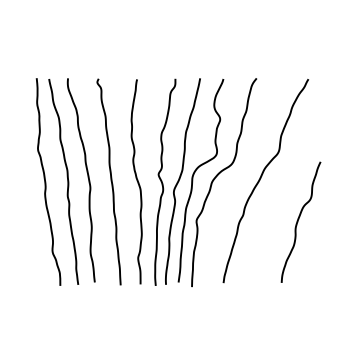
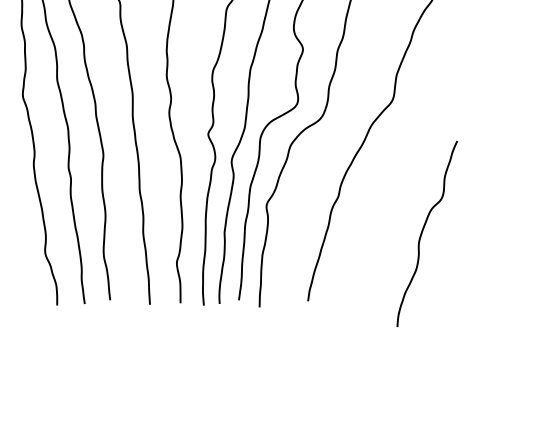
curve: (298, 221) -> (423, 232), moved

